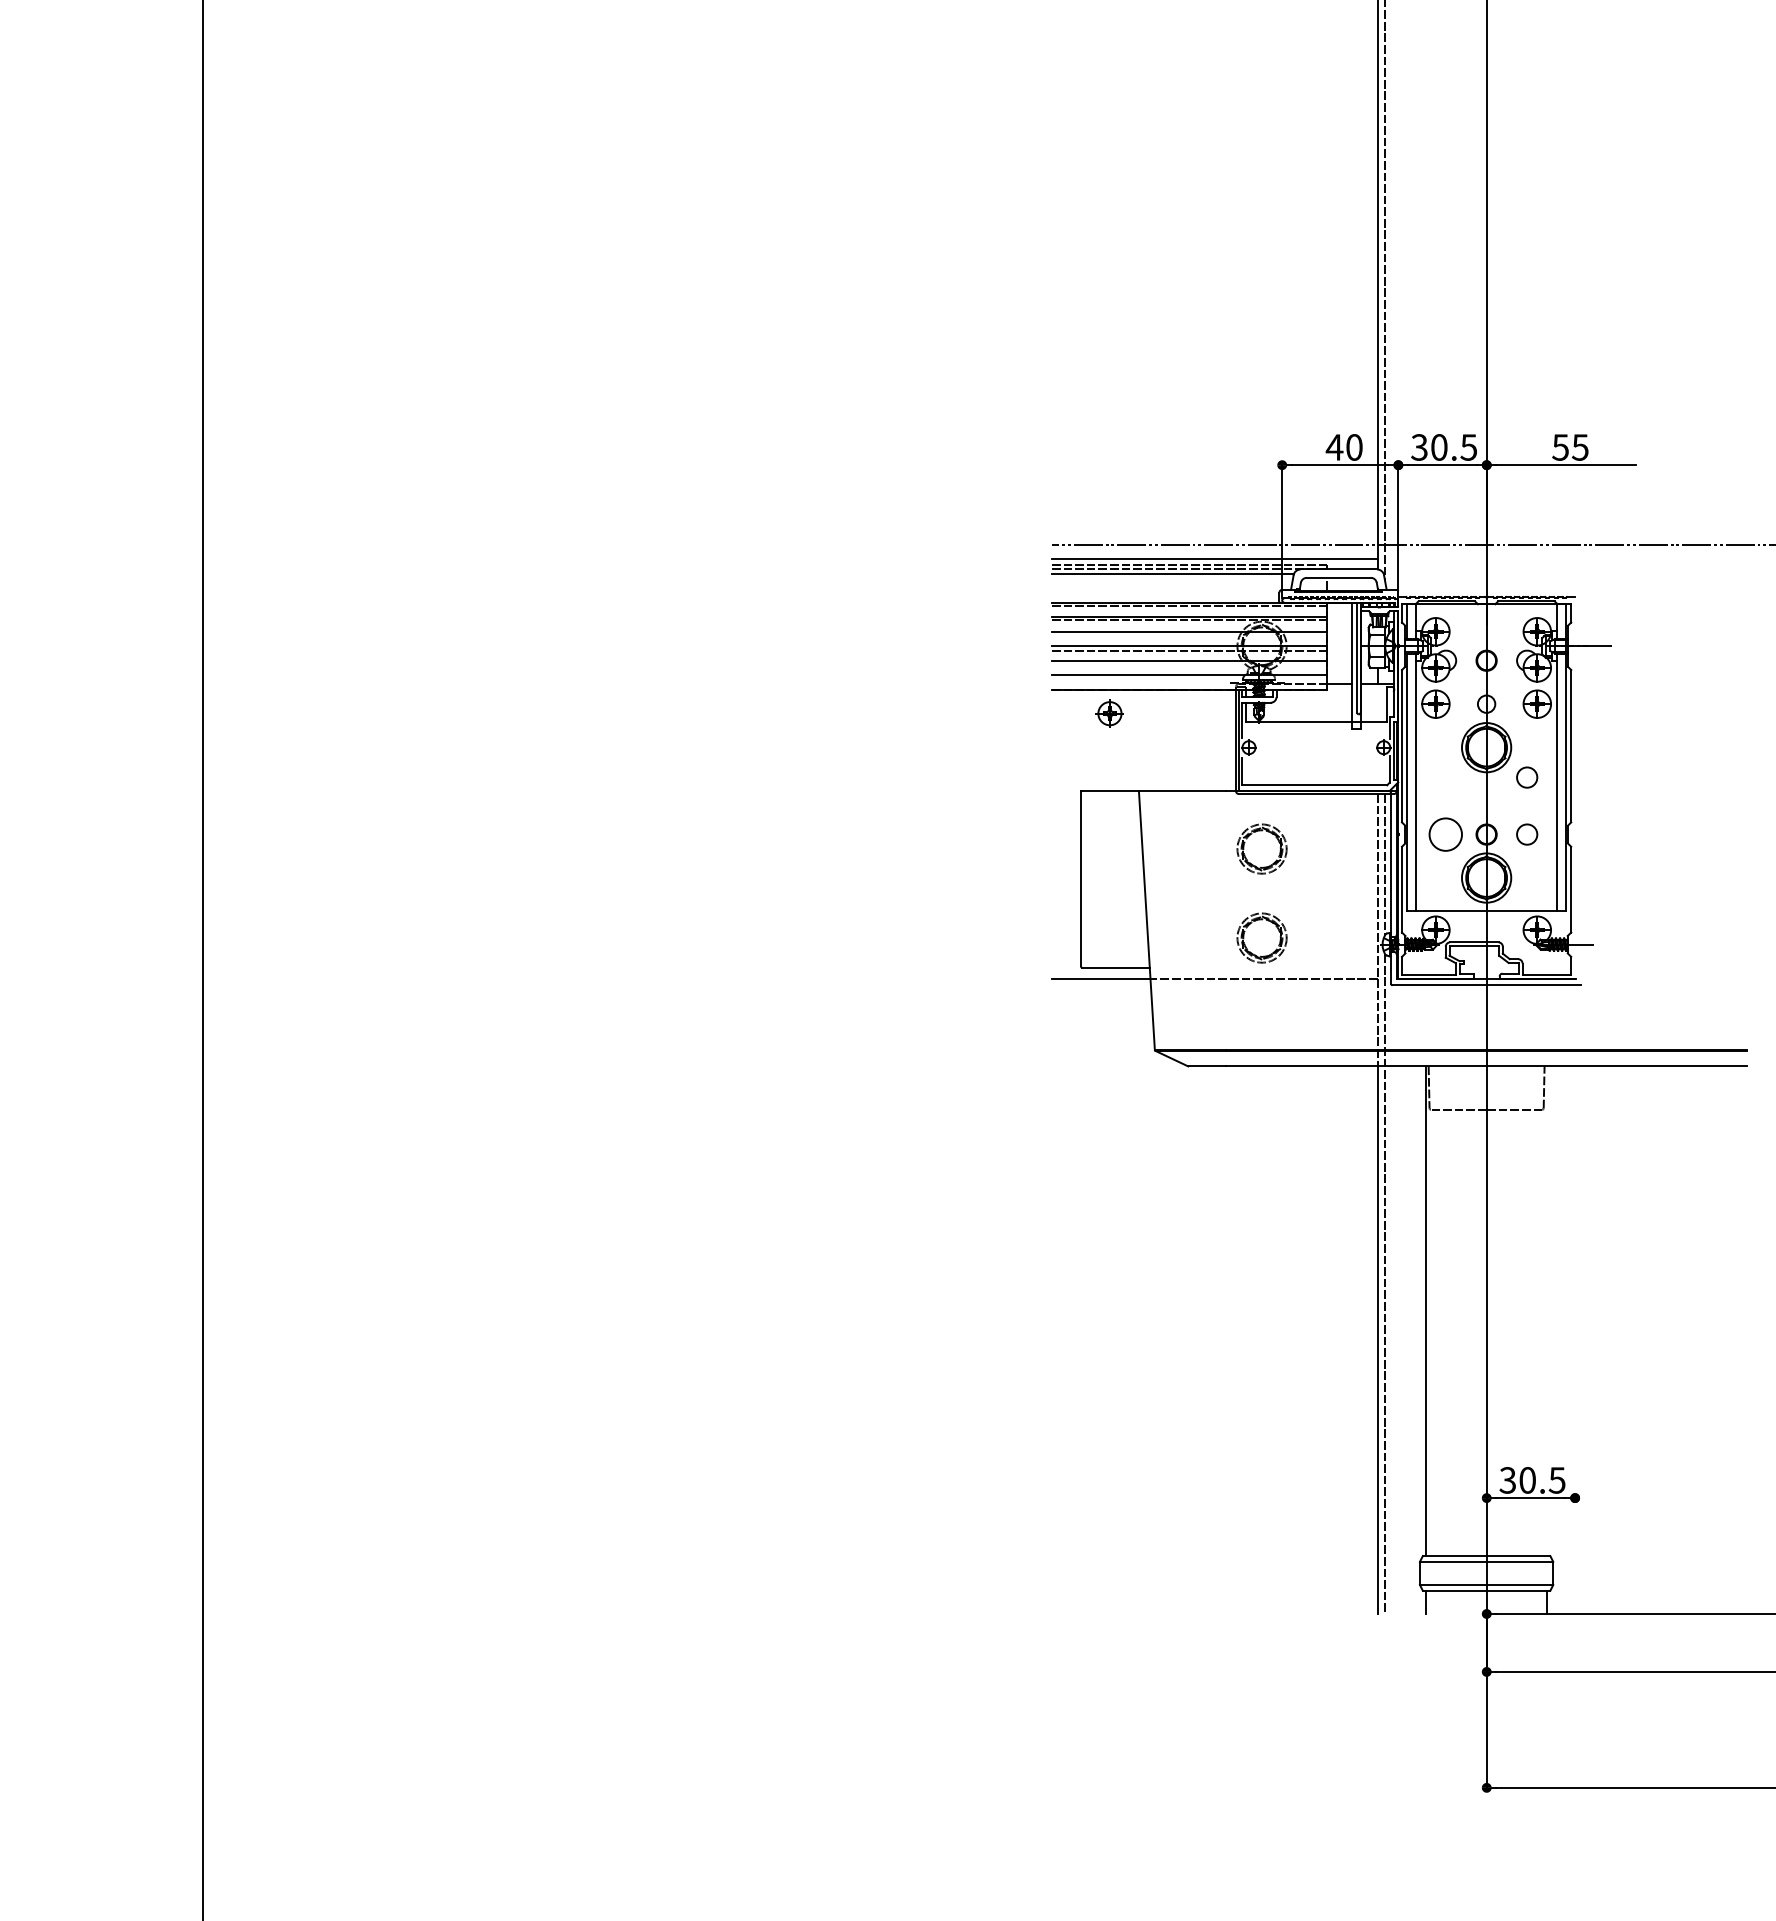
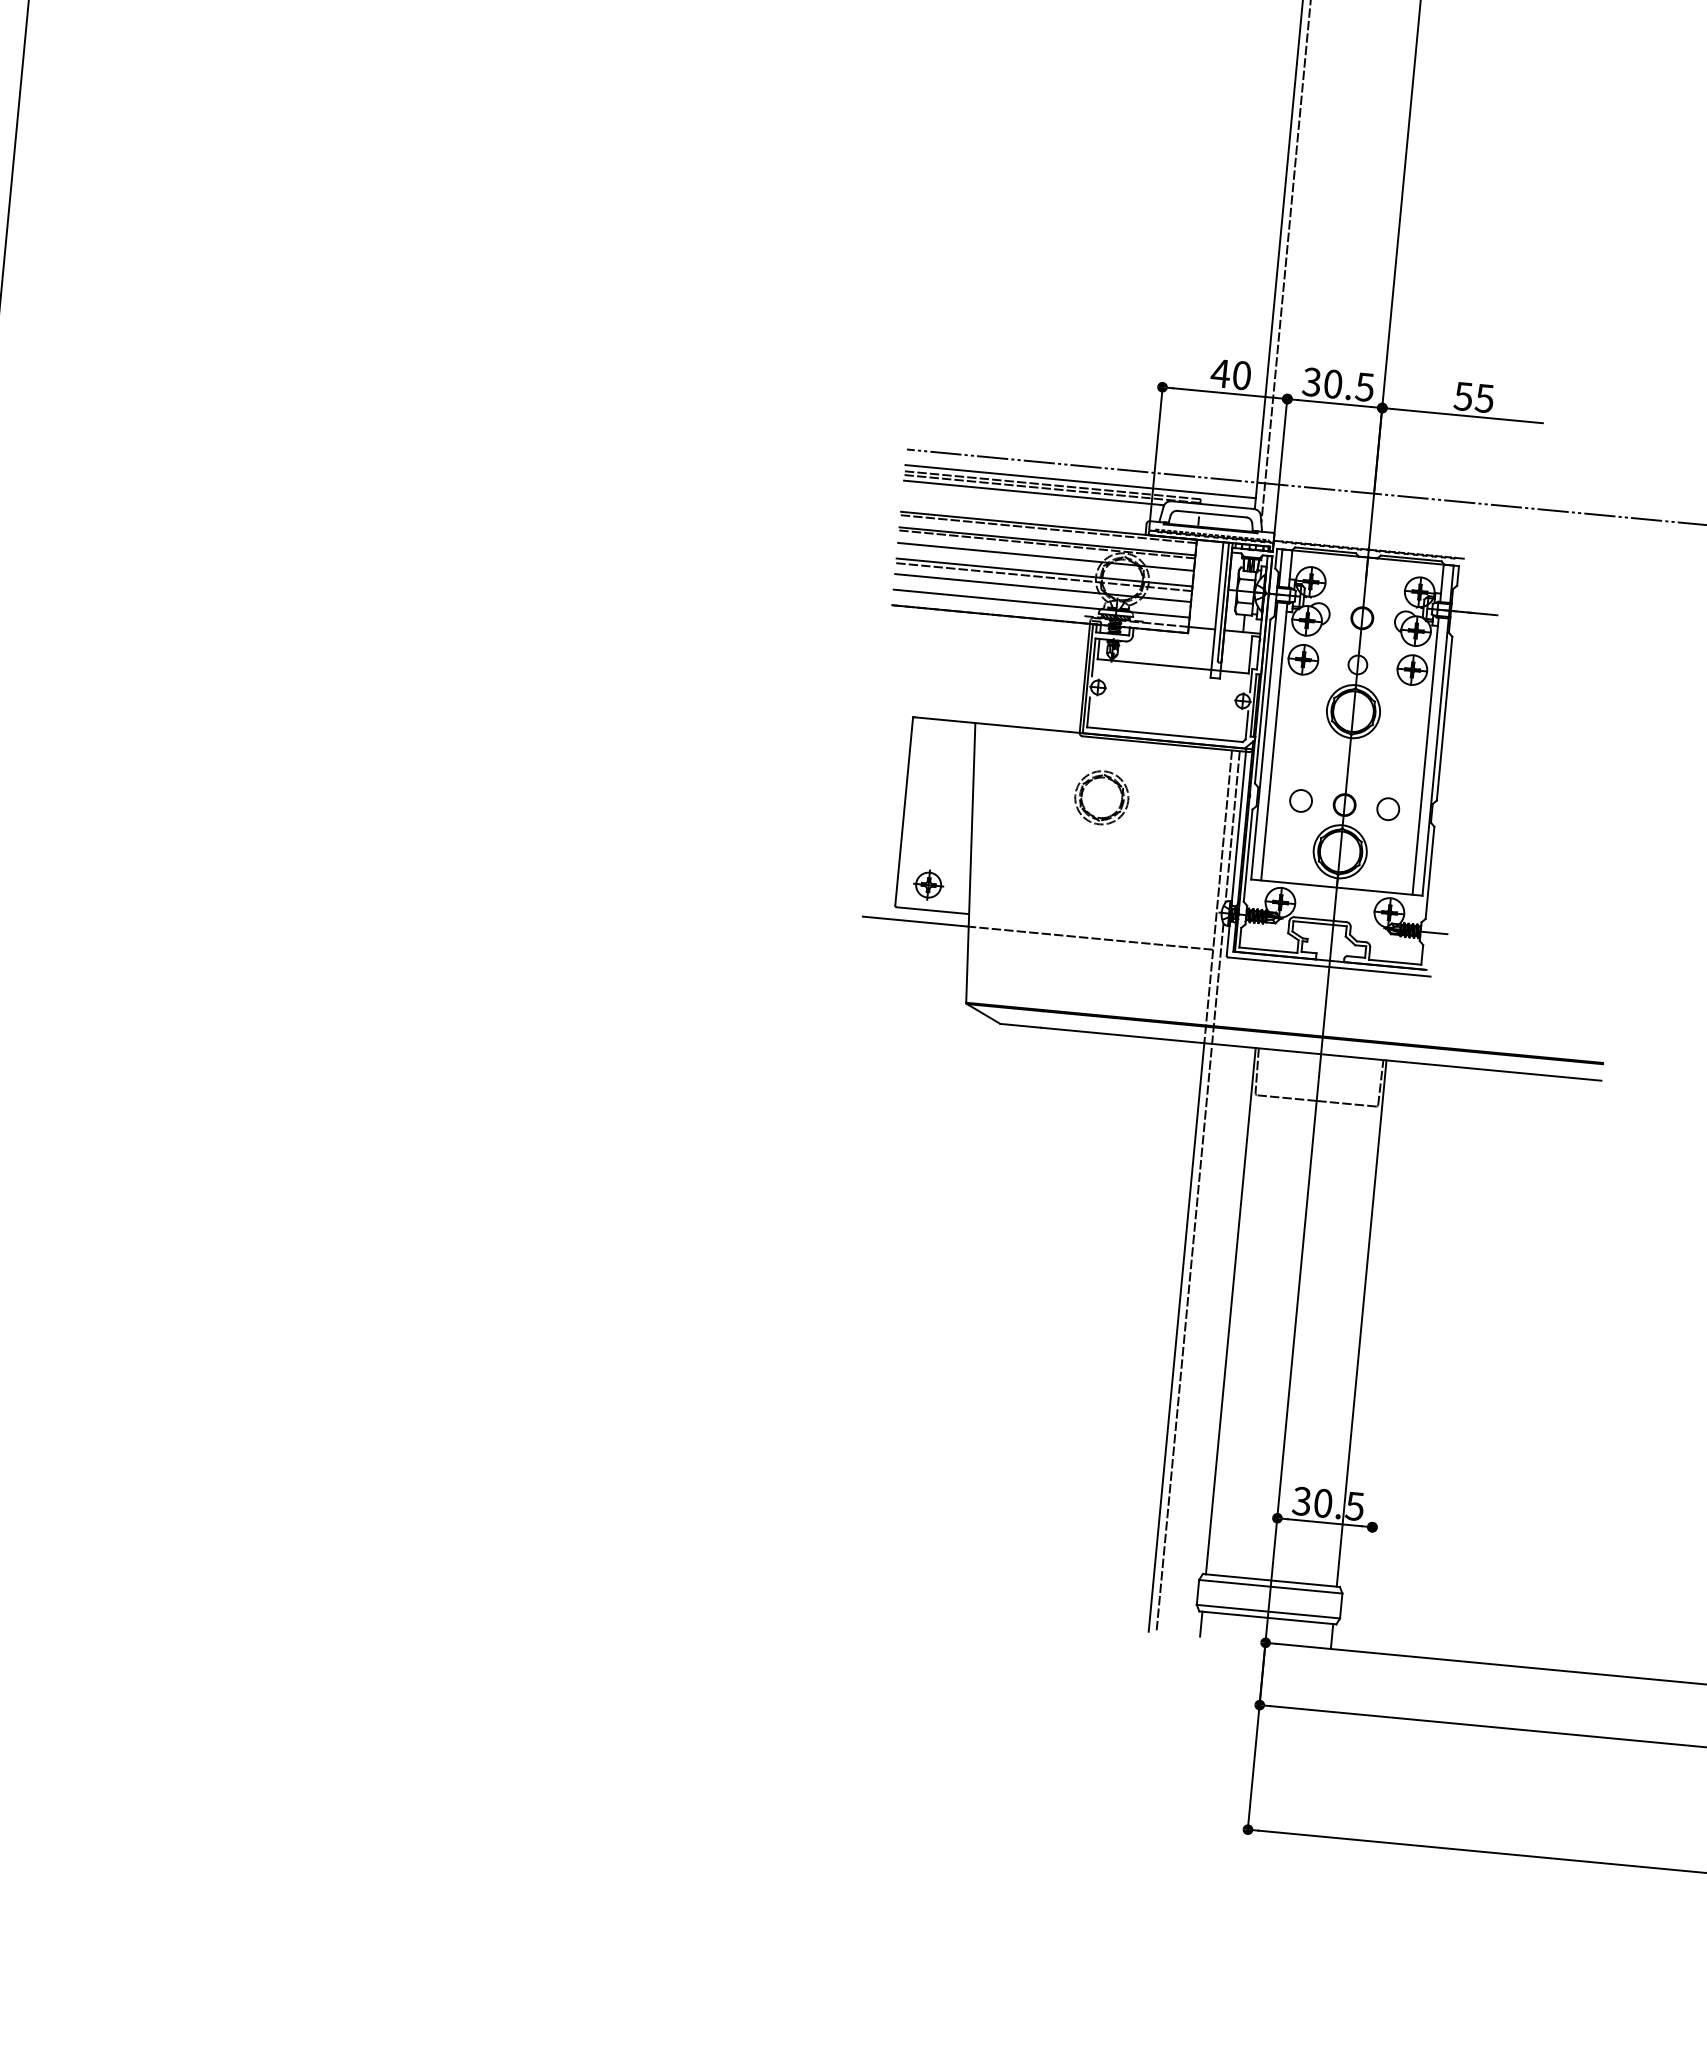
part: (1109, 713) -> (928, 884), moved
circle: (1527, 777) -> (1394, 747), removed
circle: (1446, 834) -> (1301, 800), size x0.62
part: (1256, 921) -> (1088, 875), removed
line: (1547, 1311) -> (1361, 1323), added

